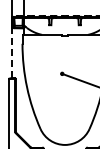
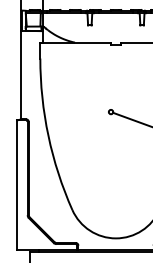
line: (11, 53) -> (20, 75), dashed -> solid

